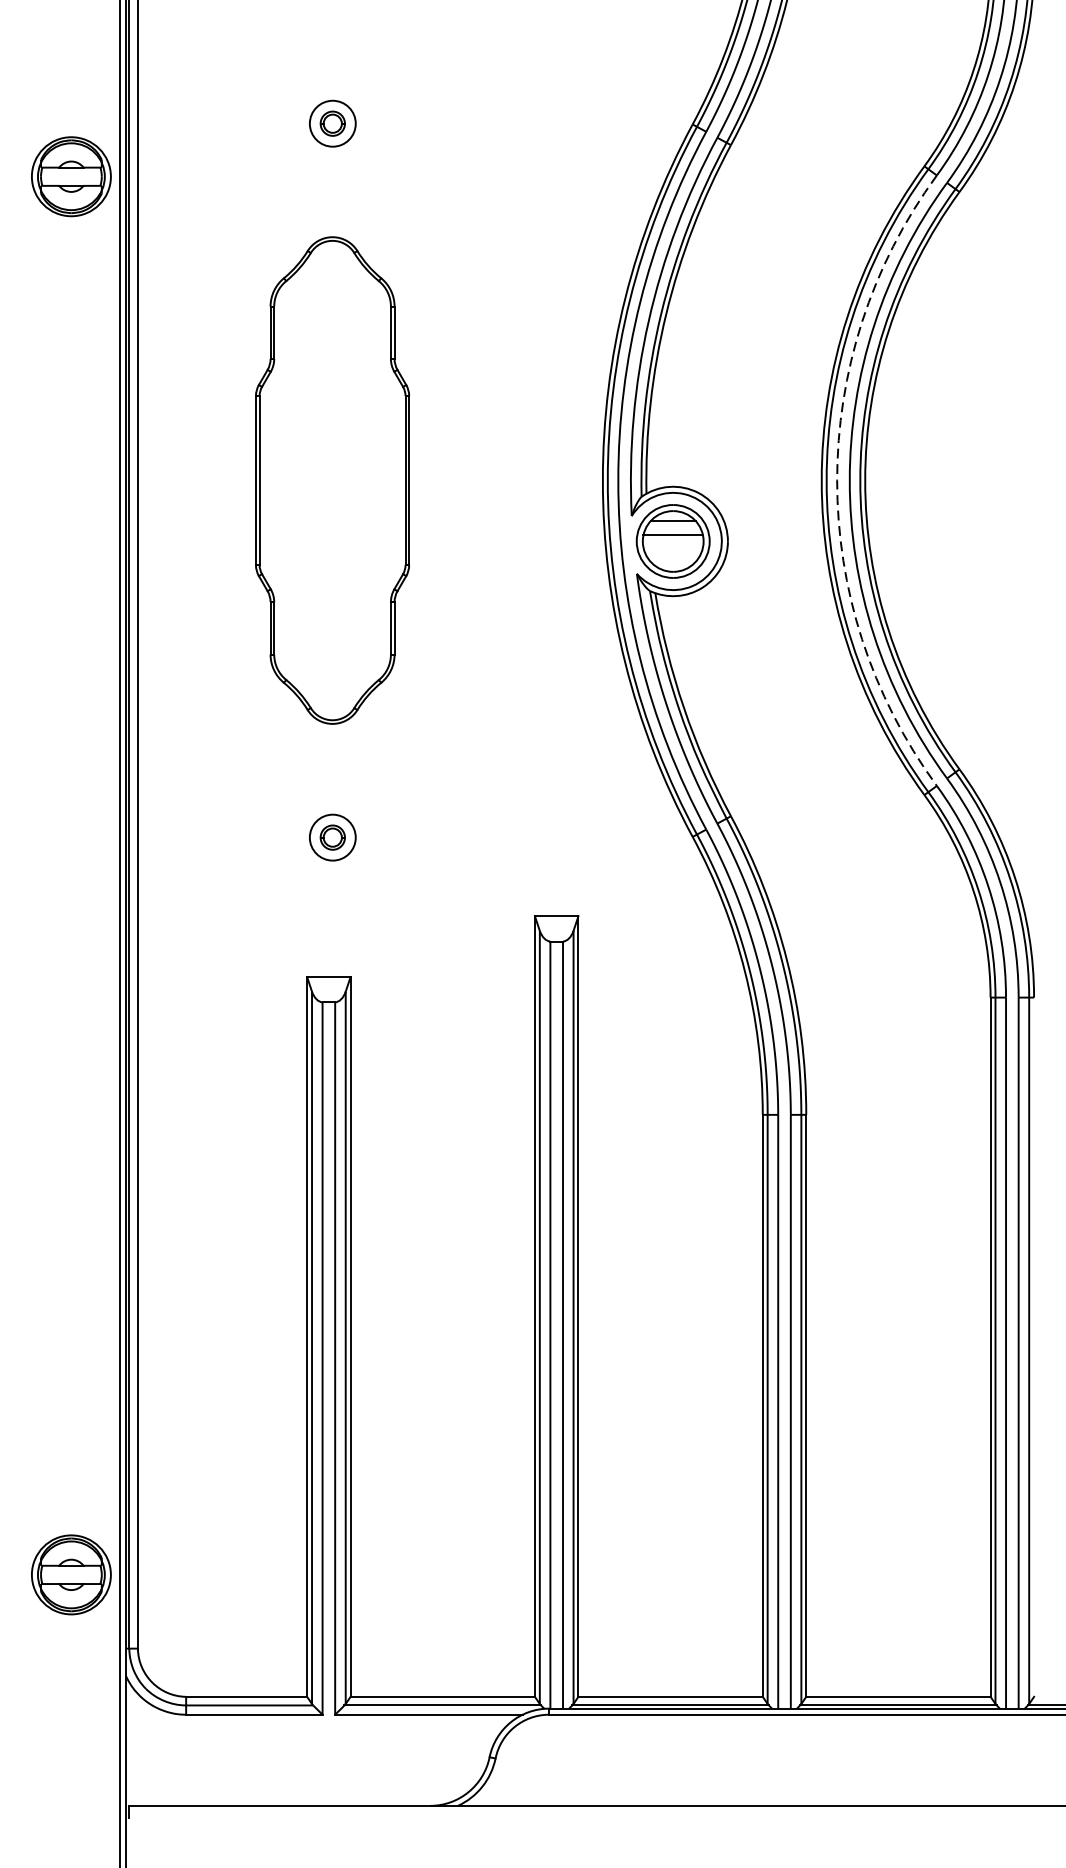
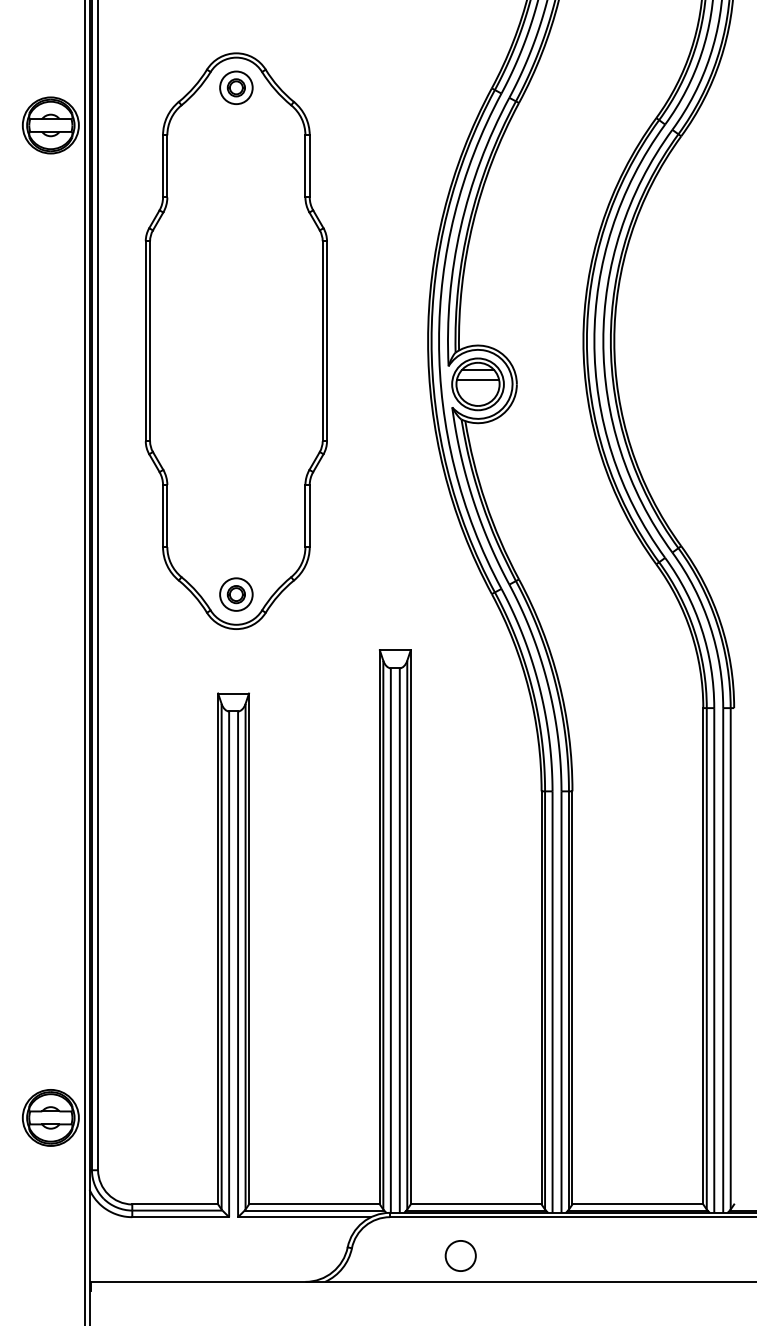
part: (331, 479) -> (235, 340), size x1.67
arc: (837, 481) -> (594, 341), dashed -> solid
circle: (648, 1768) -> (460, 1255), added

